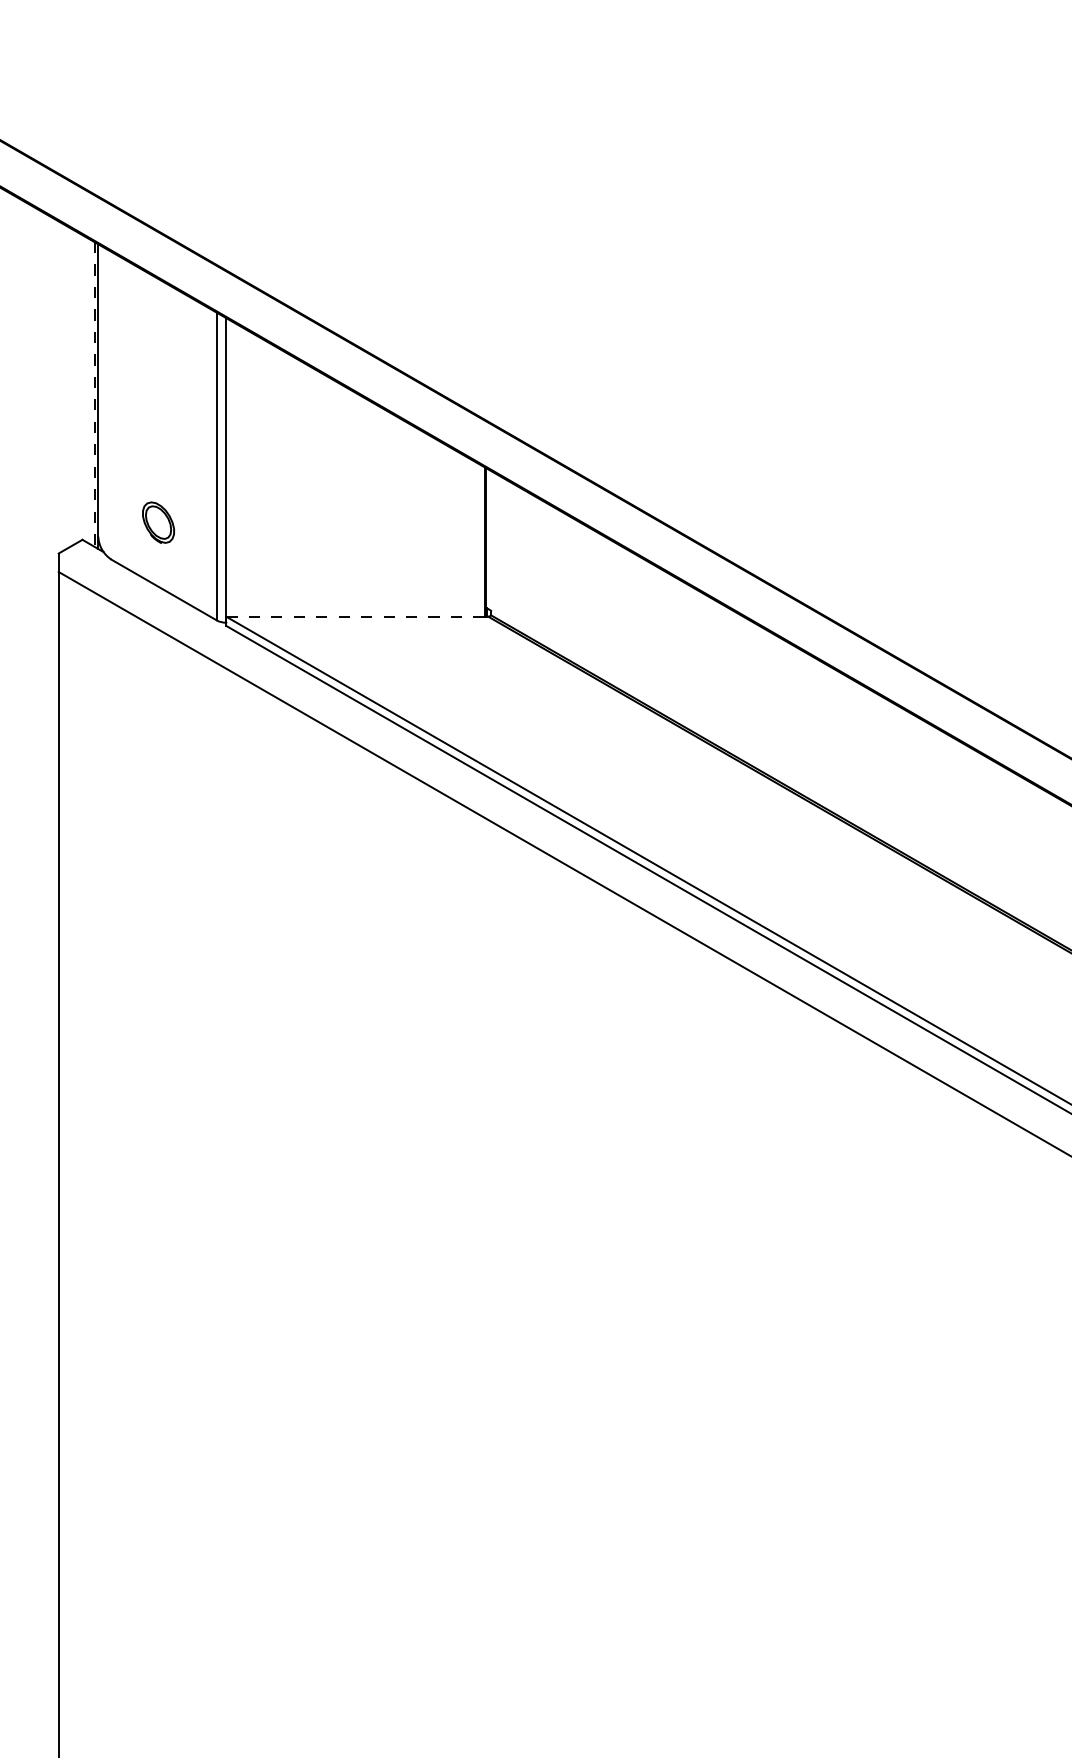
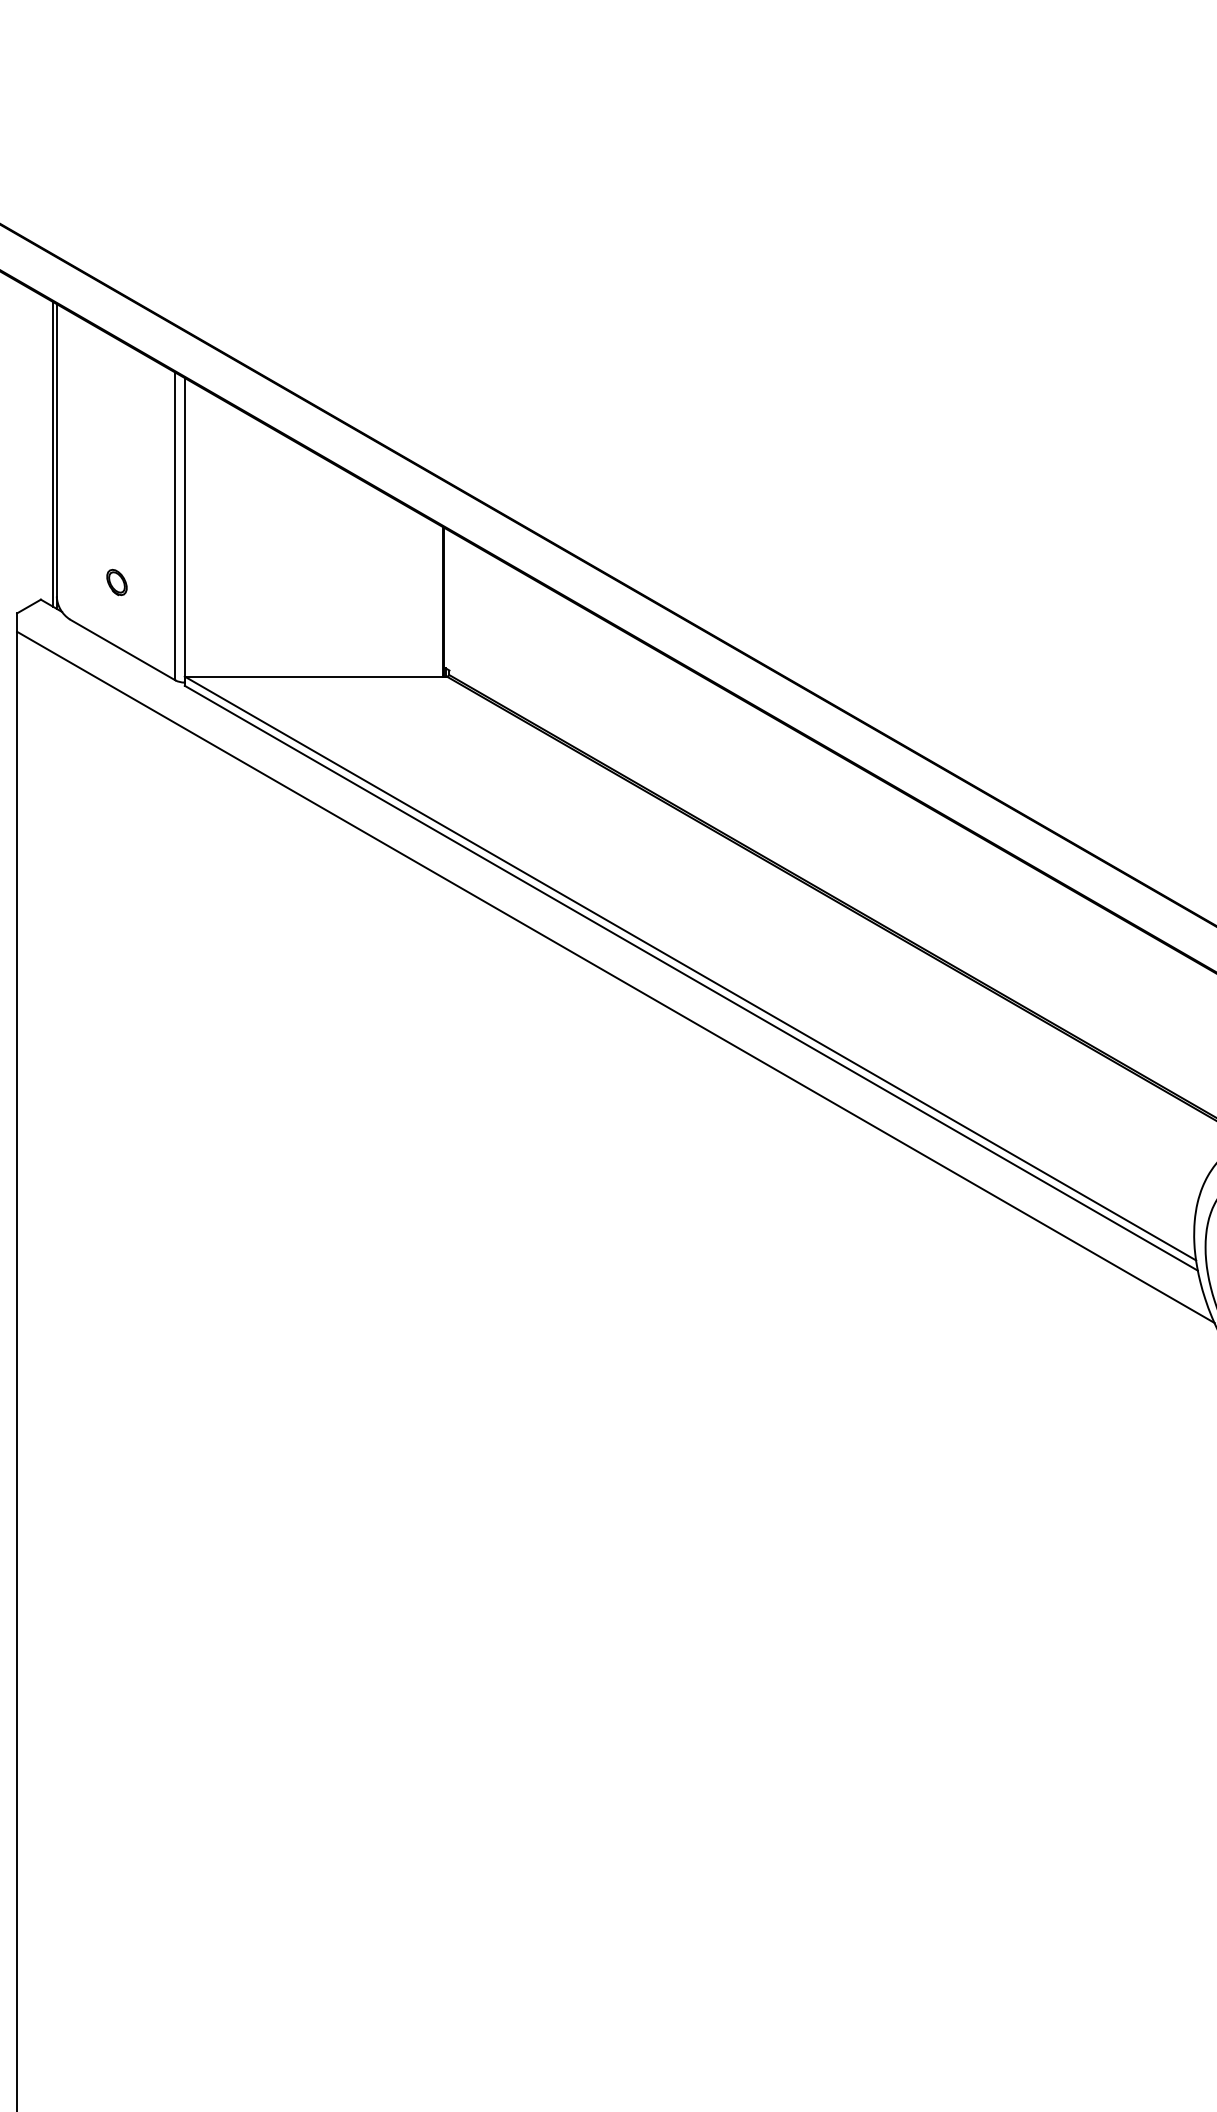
line: (94, 394) -> (52, 454), dashed -> solid
part: (158, 522) -> (116, 582), size x0.62
line: (358, 616) -> (316, 676), dashed -> solid

